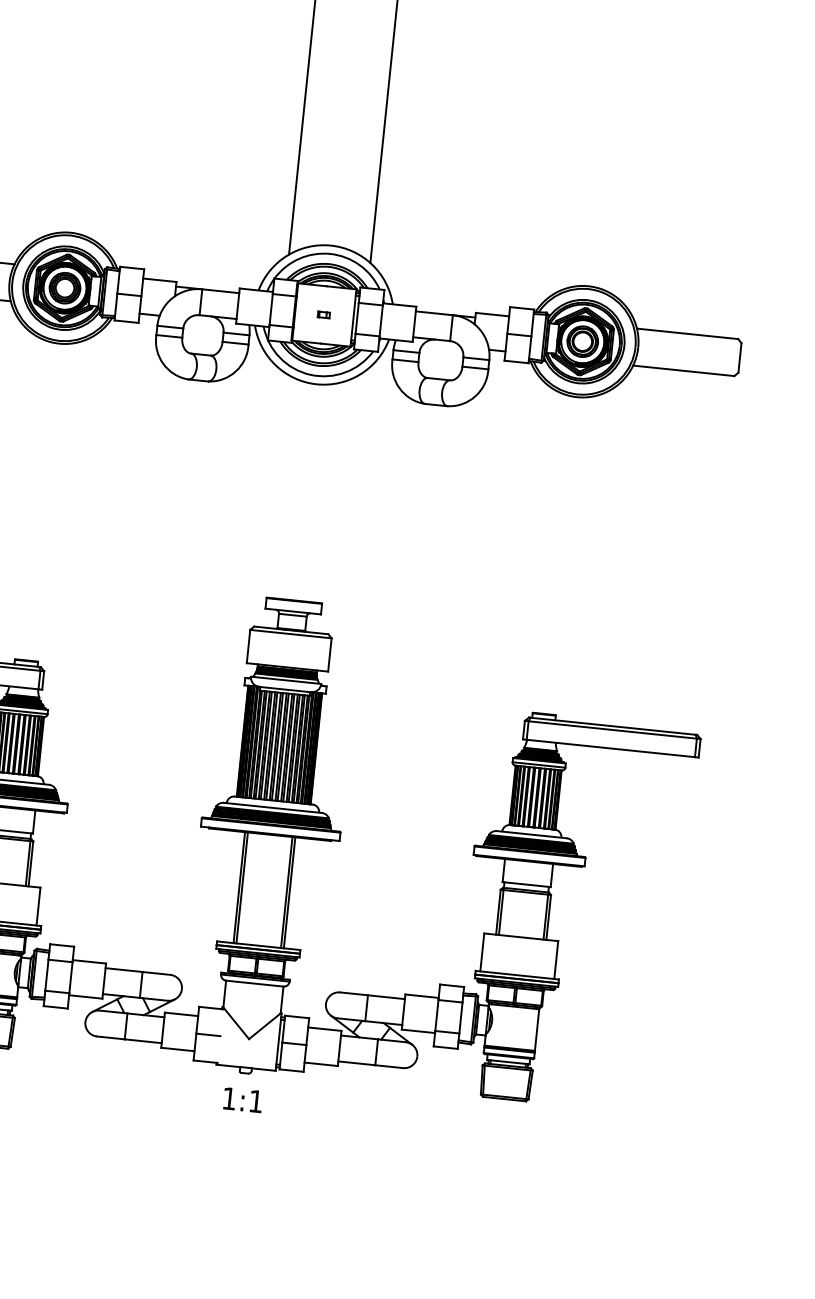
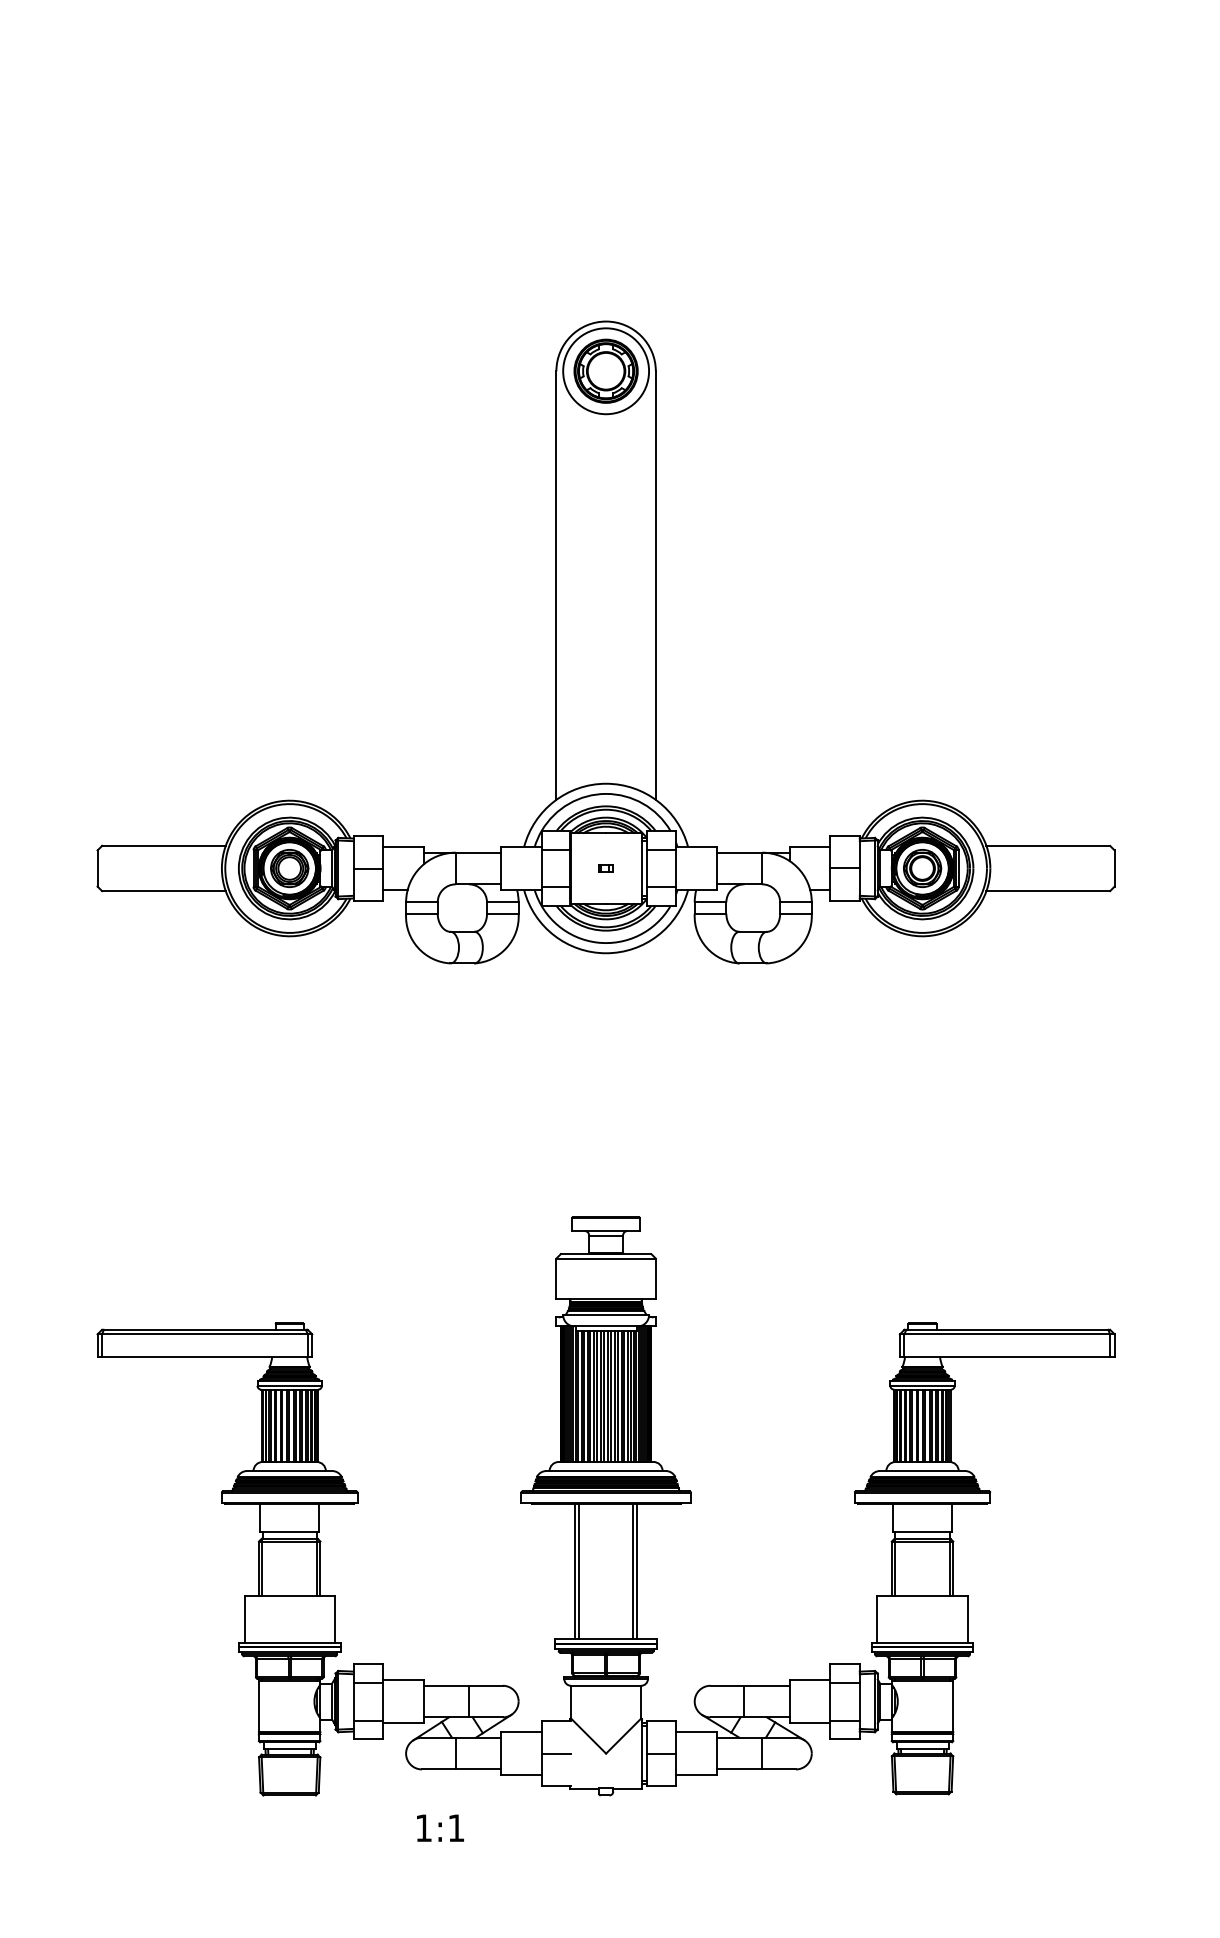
text: (243, 1099) -> (440, 1827), moved

